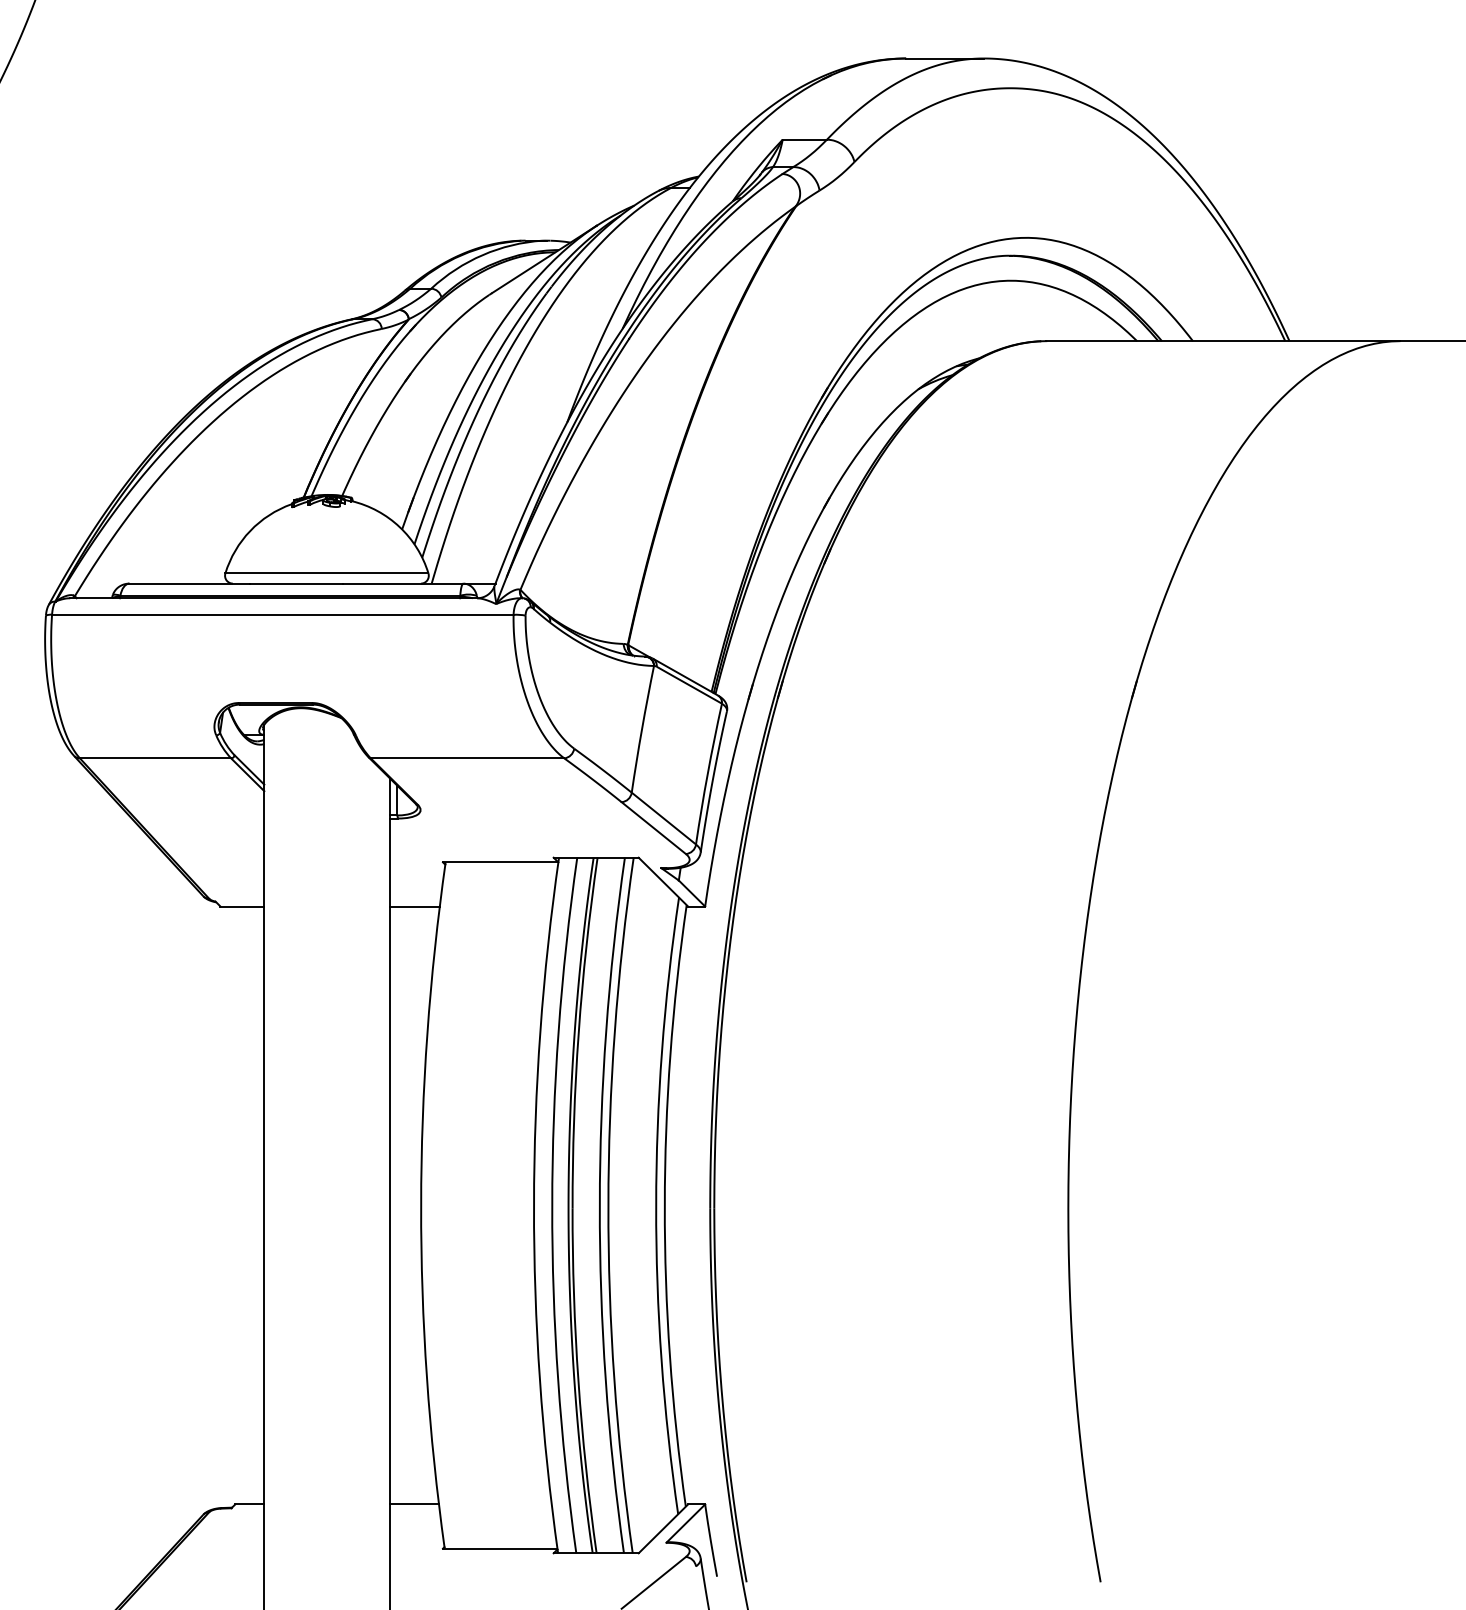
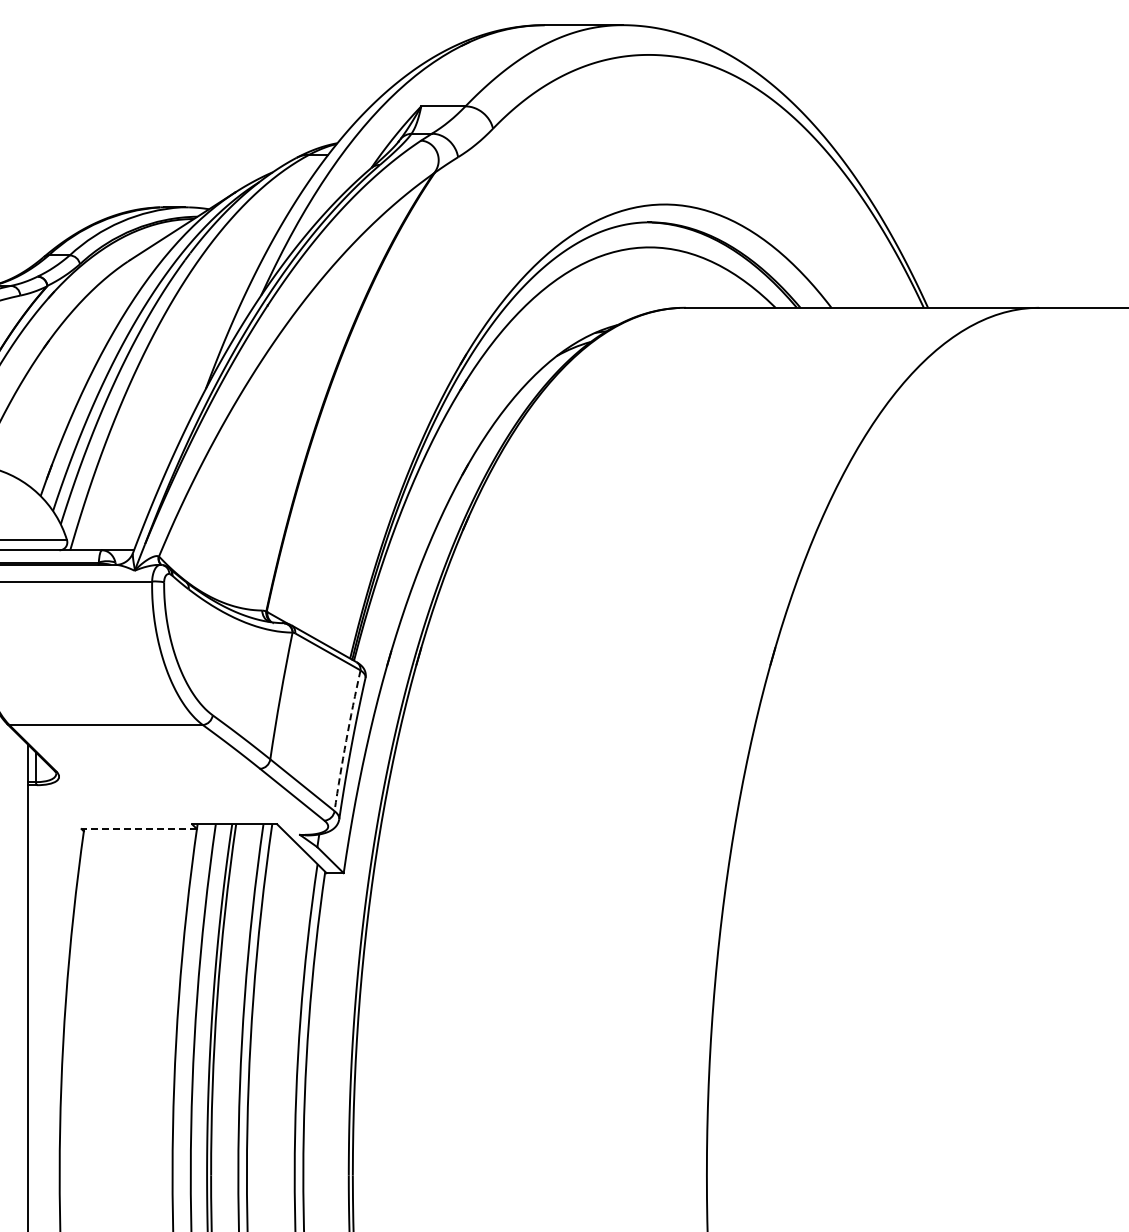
arc: (707, 773) -> (346, 740), solid -> dashed
line: (500, 862) -> (139, 829), solid -> dashed
line: (414, 906) -> (53, 873), removed

